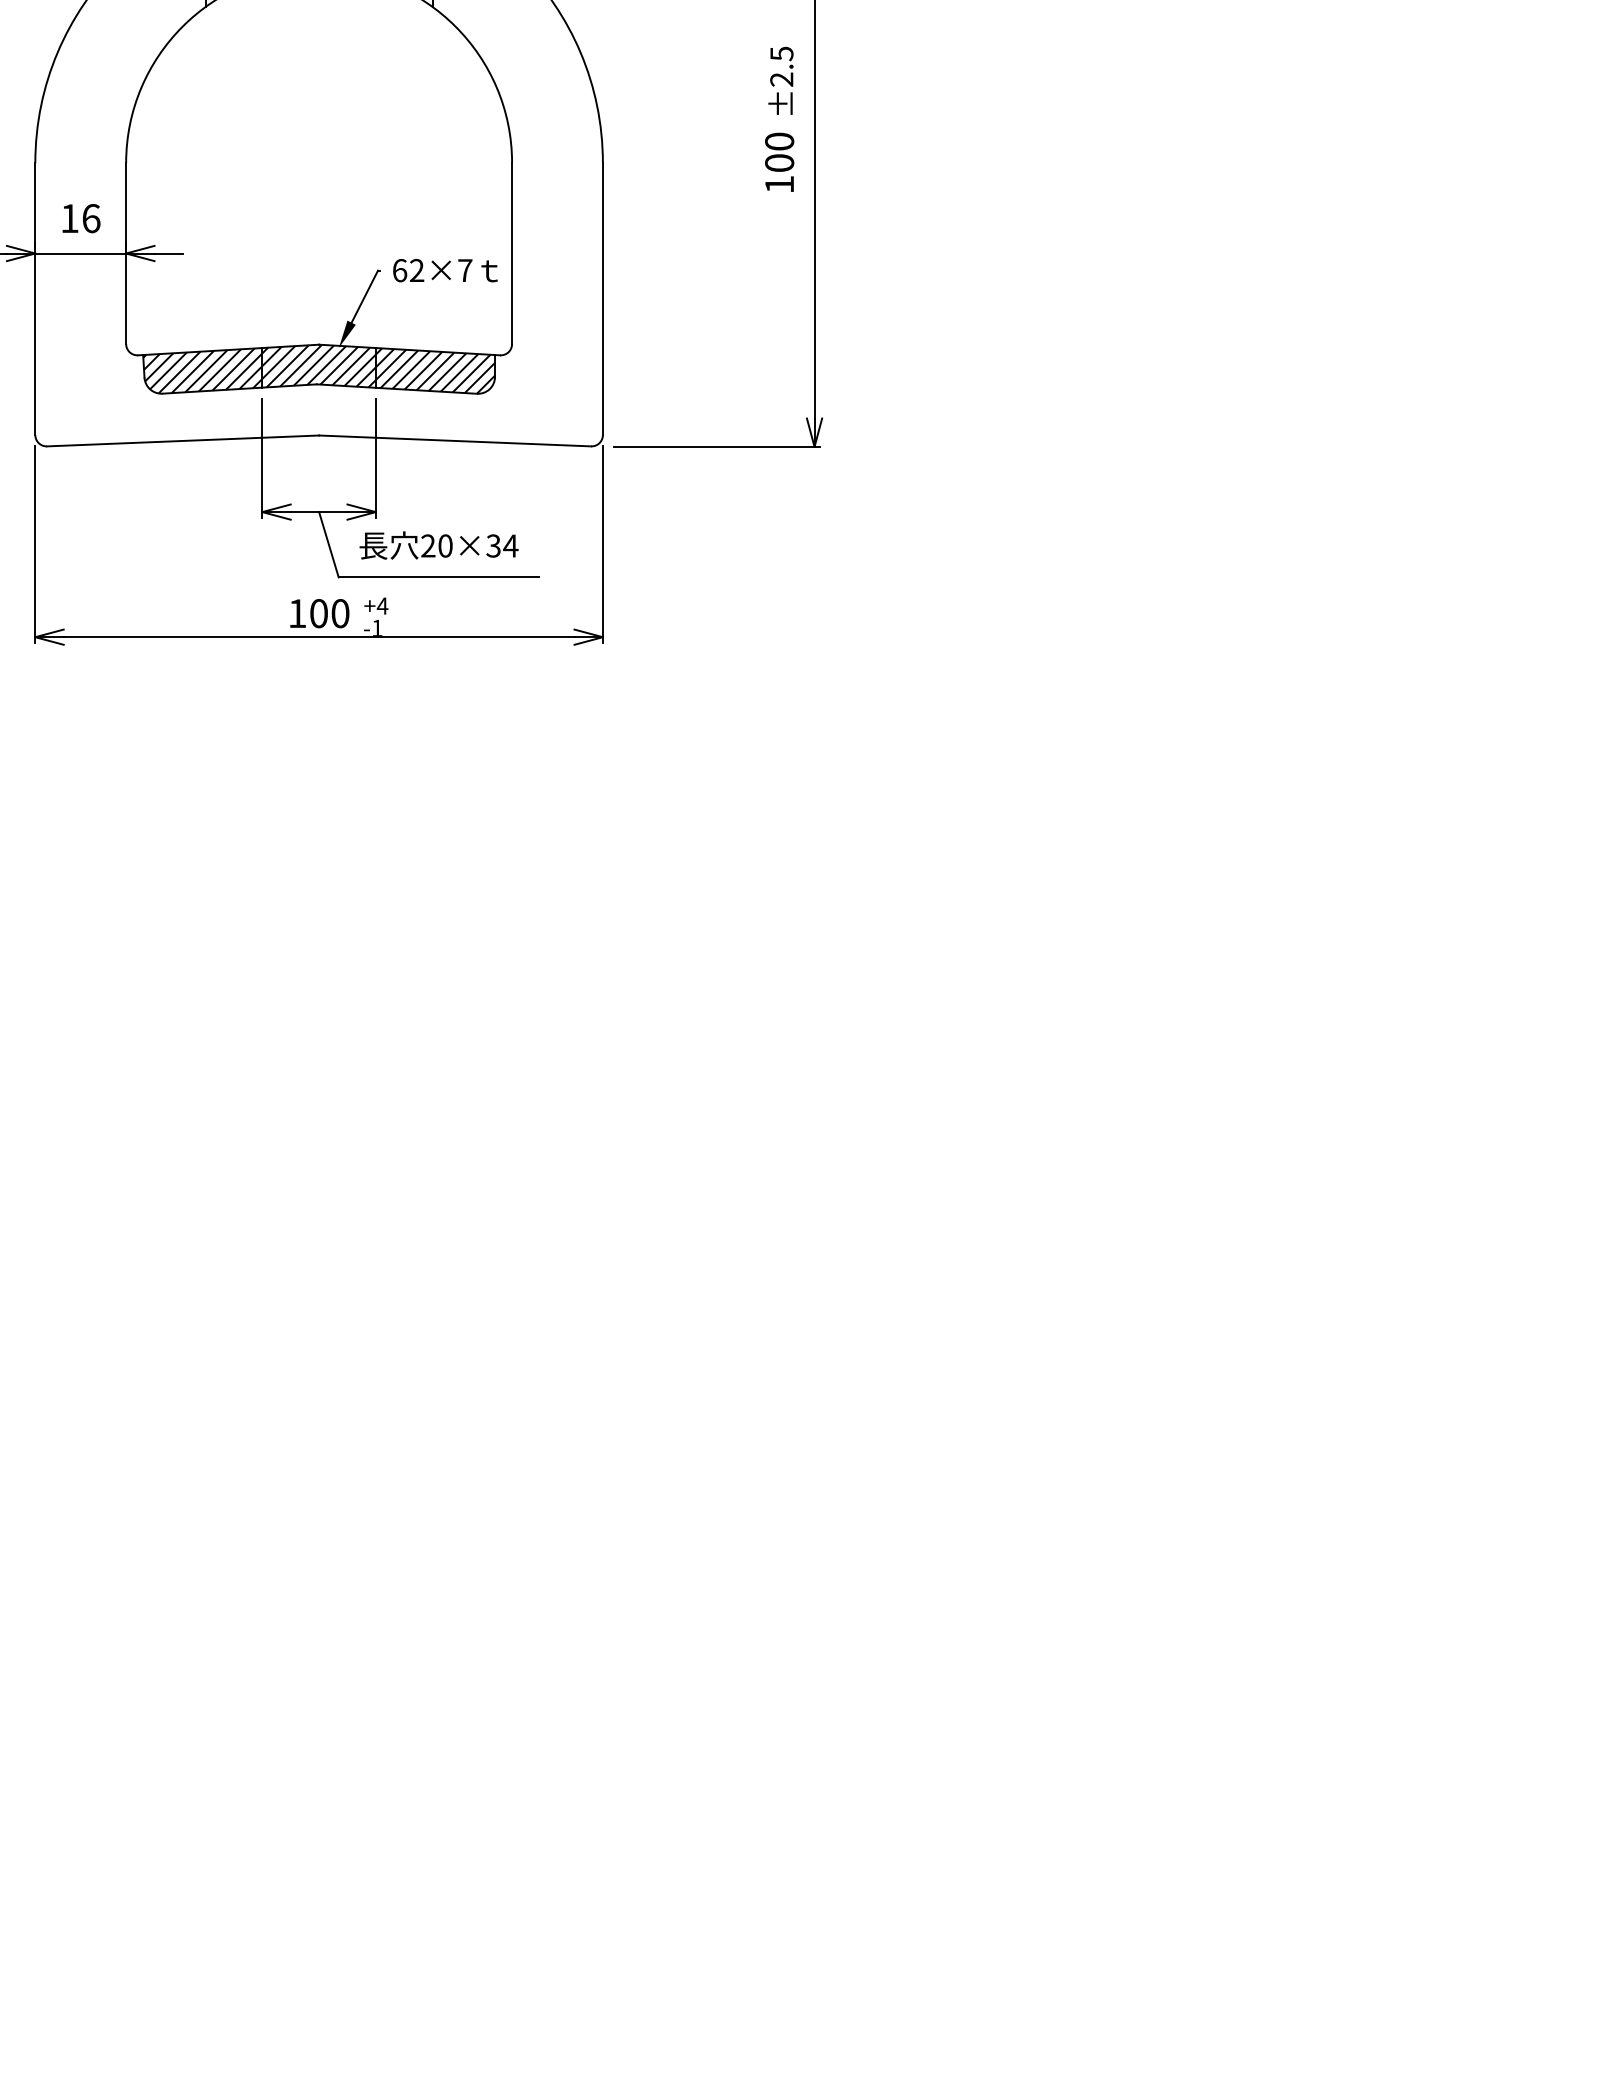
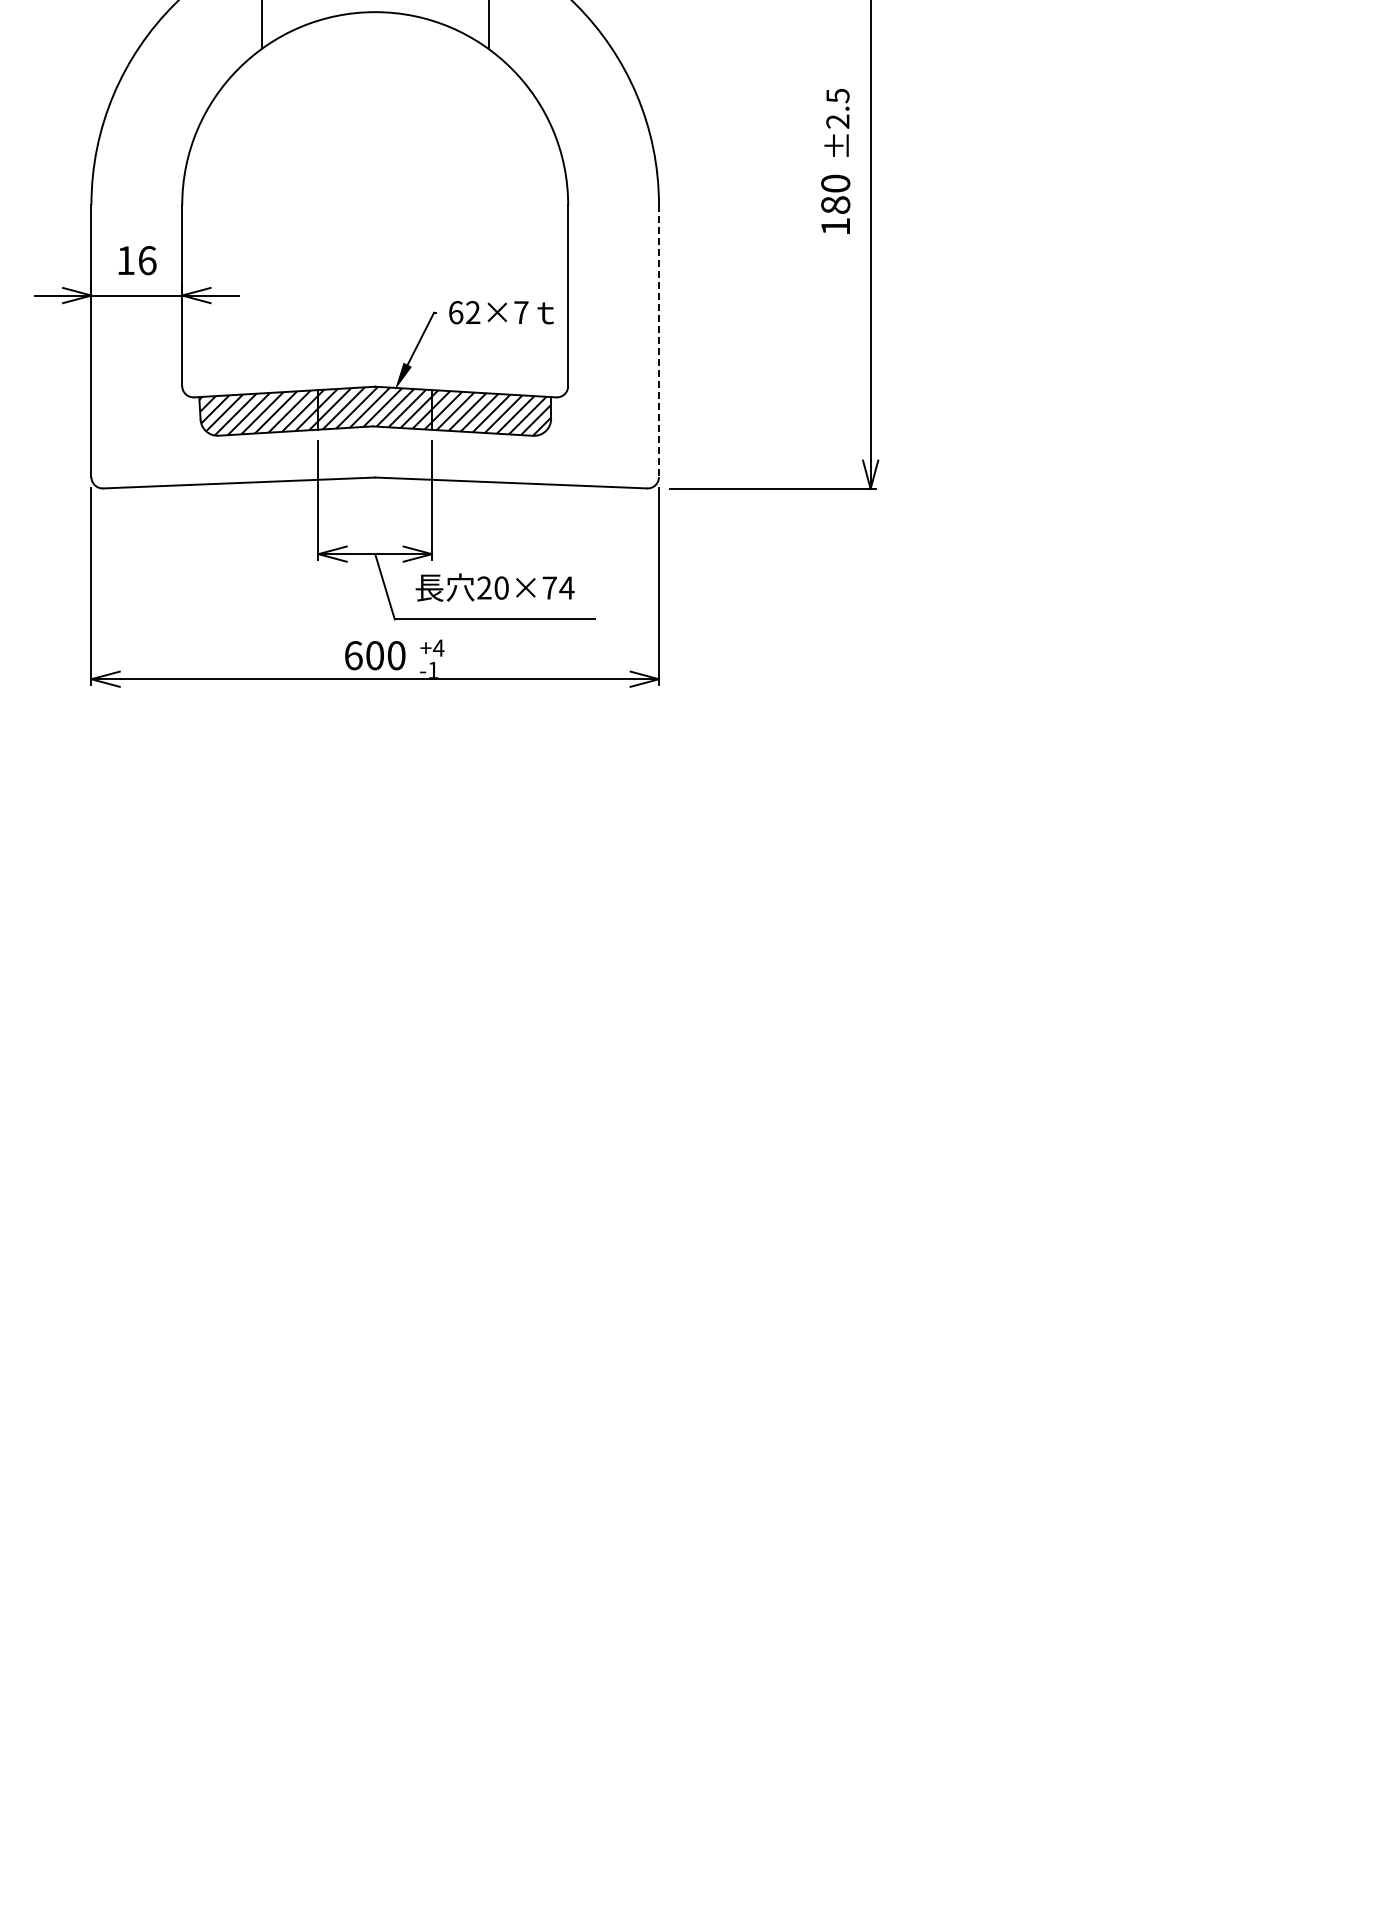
text: (779, 162) -> (835, 204), 100 -> 180
line: (602, 299) -> (658, 341), solid -> dashed
text: (493, 545) -> (549, 587), 20×34 -> 20×74
text: (297, 613) -> (353, 655), 100 -> 600

